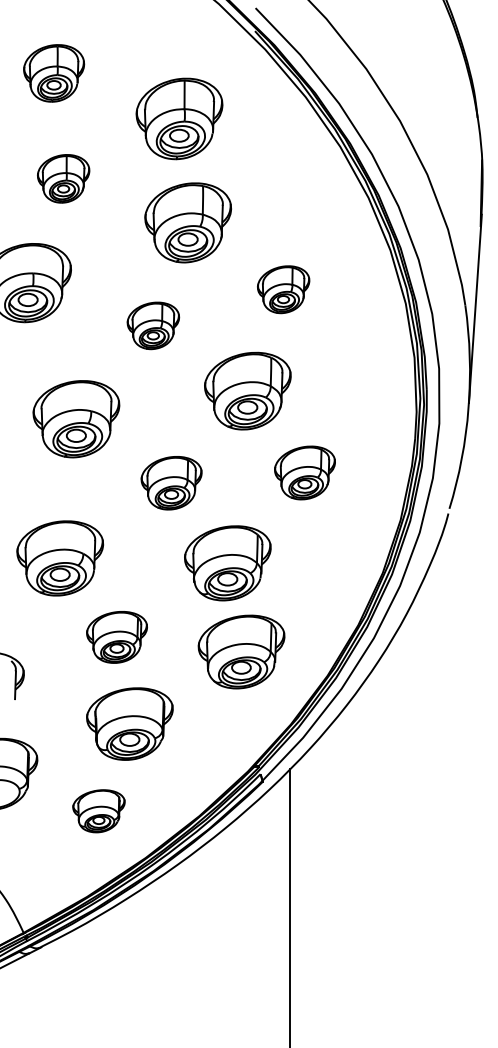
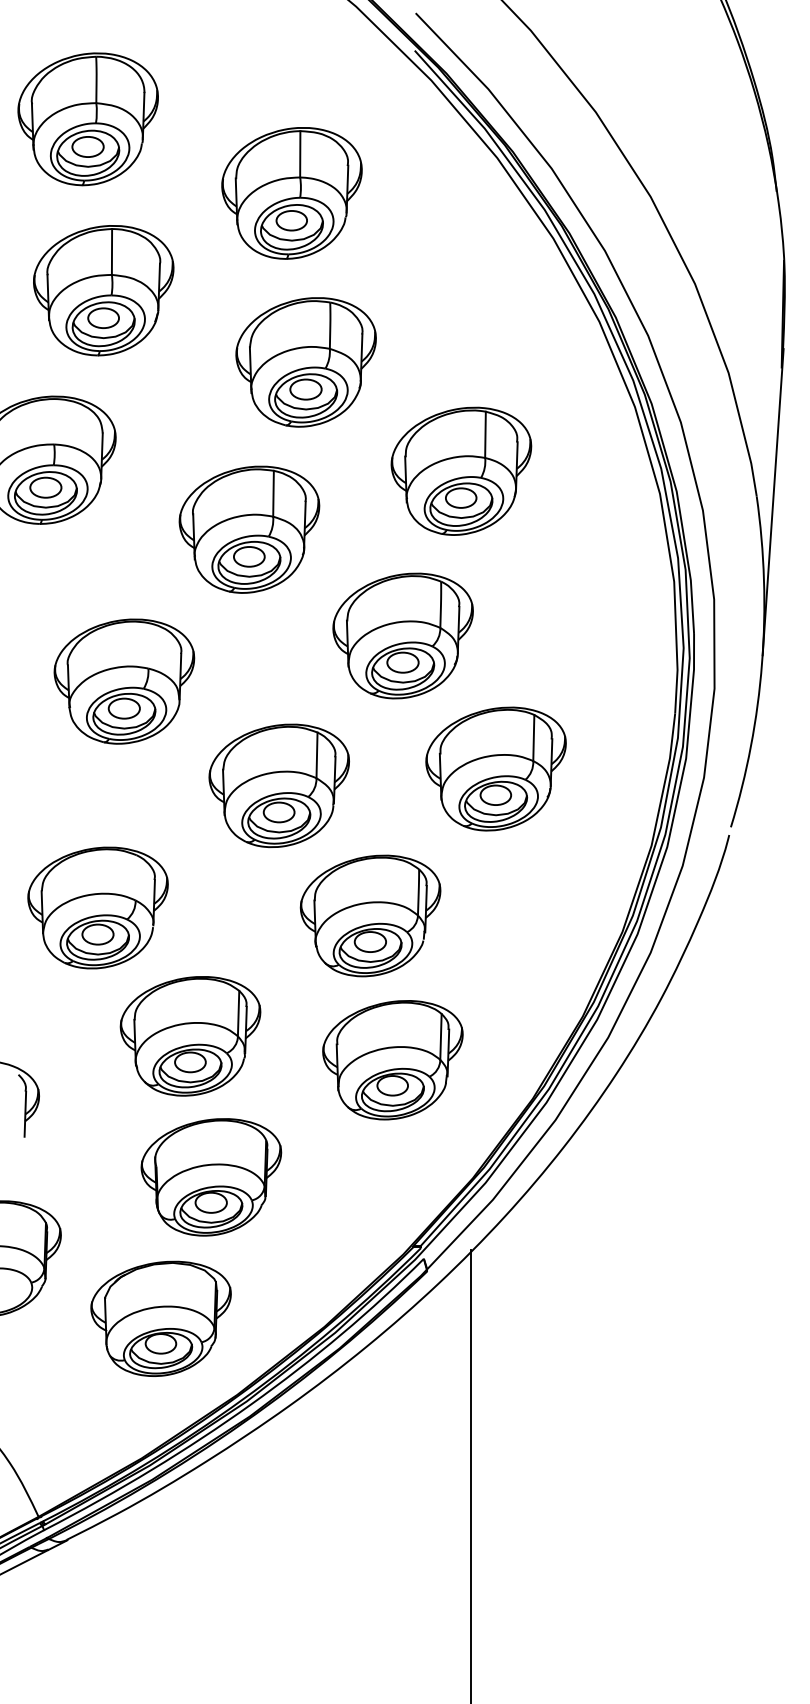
part: (53, 73) -> (87, 119), size x1.43
part: (63, 178) -> (103, 290), size x1.67
part: (283, 289) -> (461, 470), size x1.67
part: (153, 325) -> (249, 529), size x1.67
part: (304, 472) -> (495, 768), size x1.43
part: (171, 482) -> (278, 784), size x1.43
part: (116, 637) -> (189, 1036), size x1.43
part: (98, 811) -> (160, 1319), size x1.67

